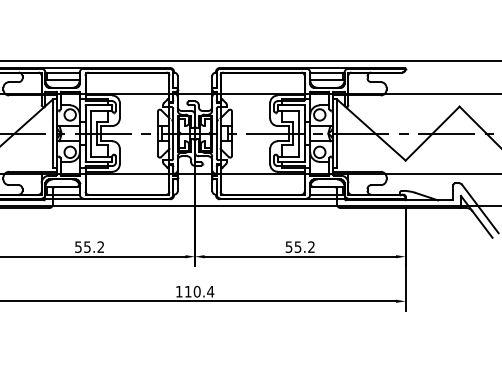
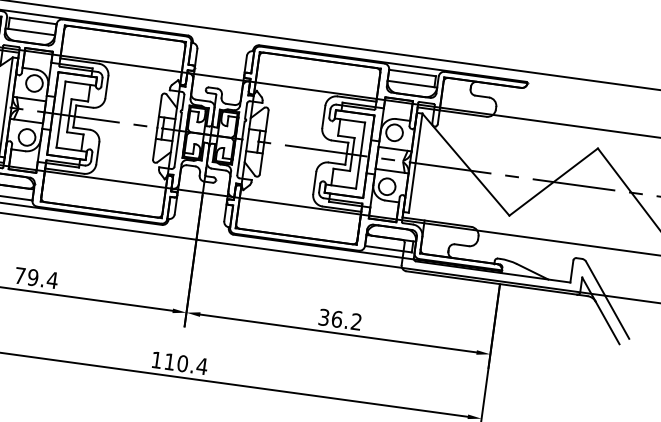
text: (89, 246) -> (36, 277), 55.2 -> 79.4
text: (293, 246) -> (330, 317), 55.2 -> 36.2

